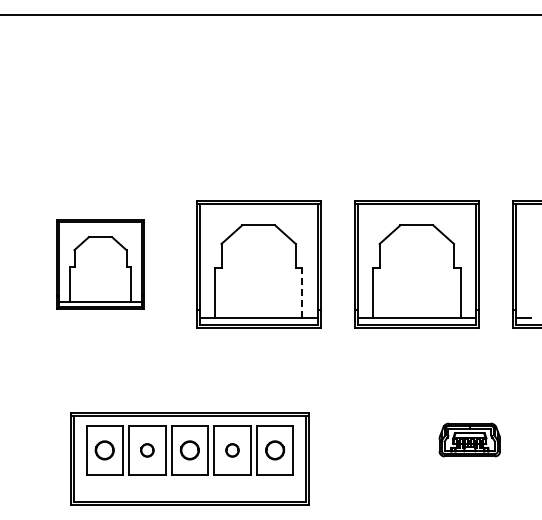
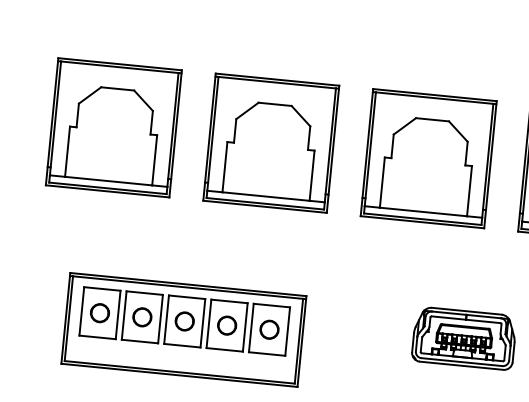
part: (100, 264) -> (113, 127), size x1.43
line: (302, 292) -> (312, 175), dashed -> solid
part: (469, 439) -> (464, 337), size x1.67
circle: (147, 450) -> (142, 317), size x1.43
circle: (232, 450) -> (227, 325), size x1.43

